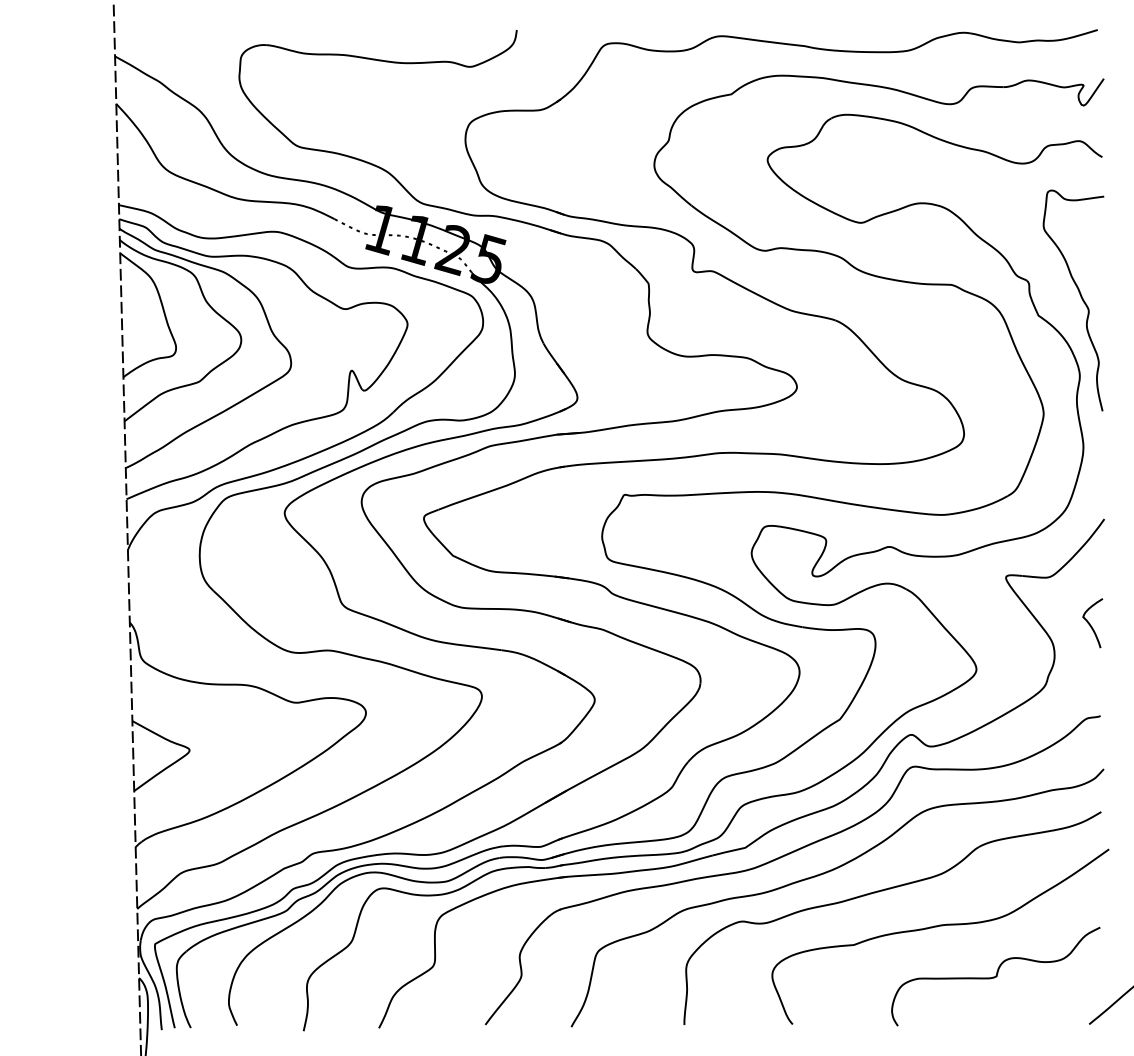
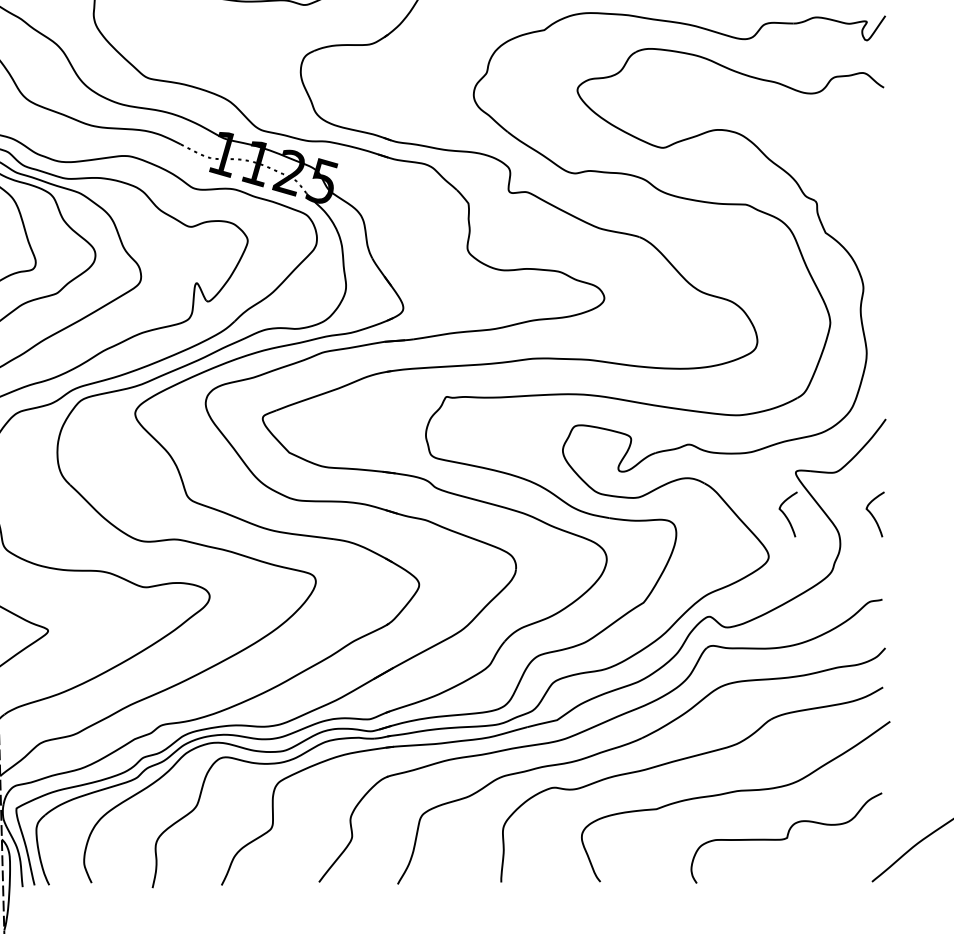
part: (1080, 297) -> (864, 216), removed
curve: (995, 623) -> (786, 514), added

